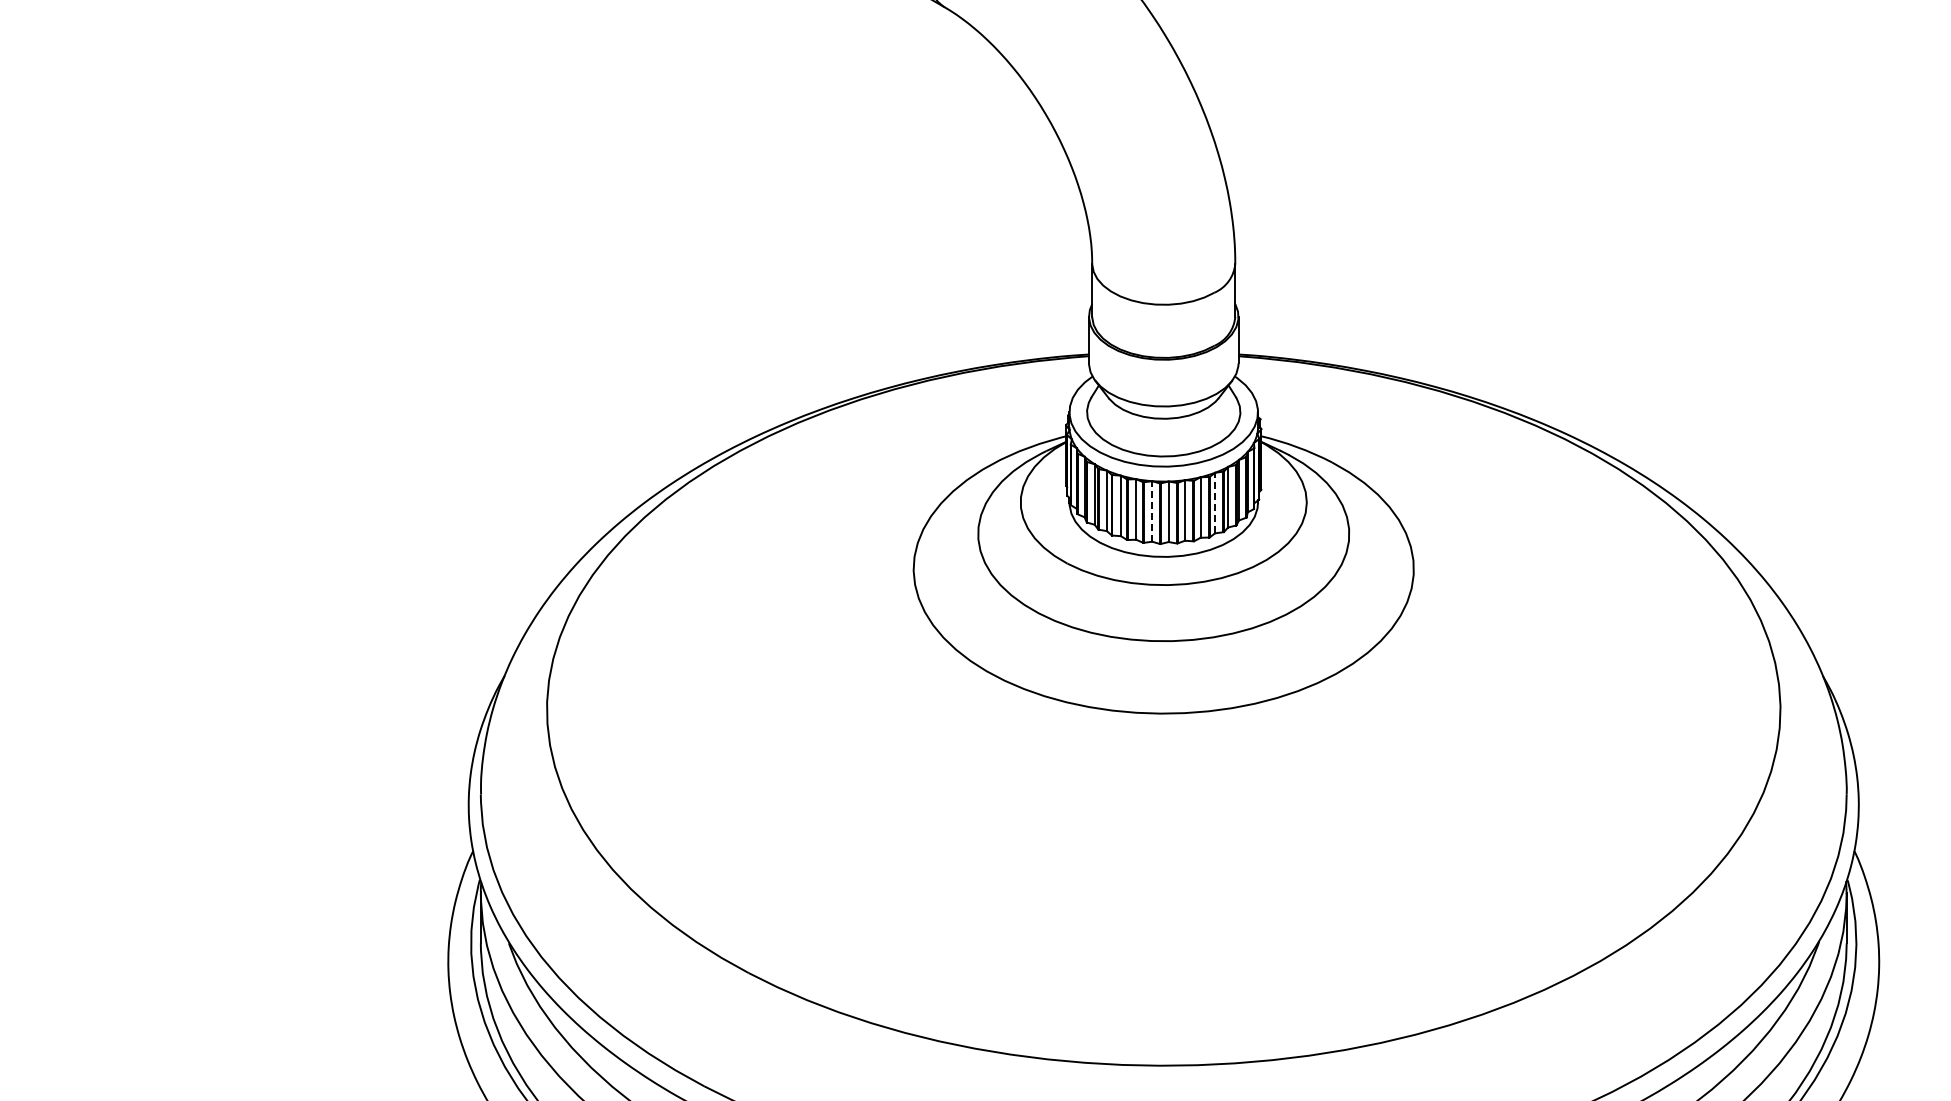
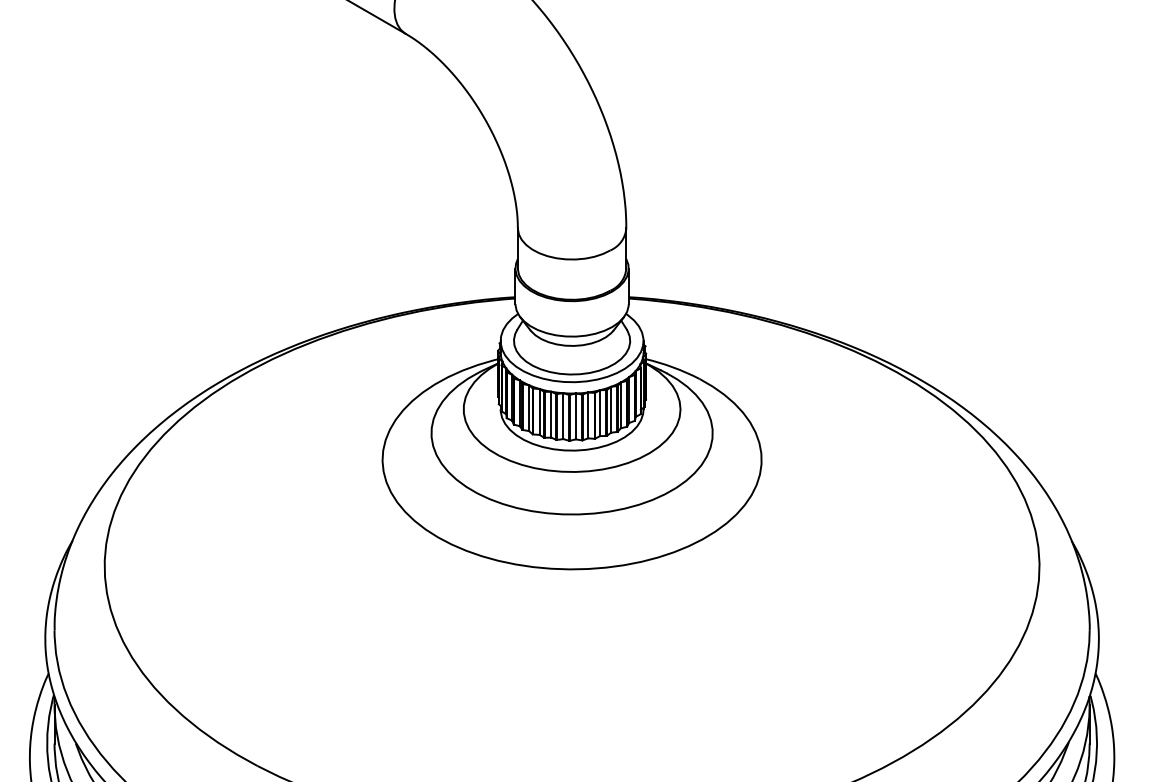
line: (1215, 502) -> (611, 409), dashed -> solid
line: (1152, 510) -> (563, 415), dashed -> solid

